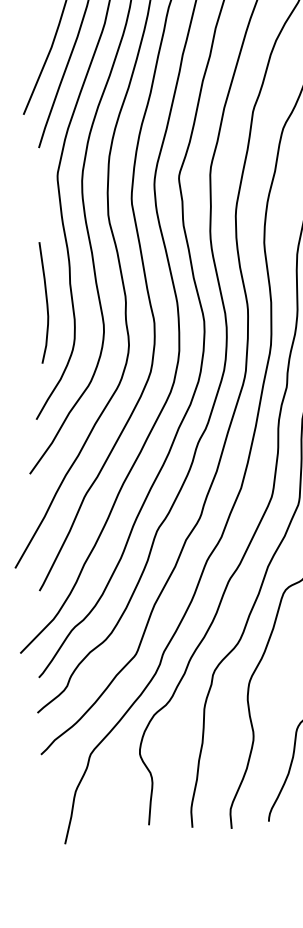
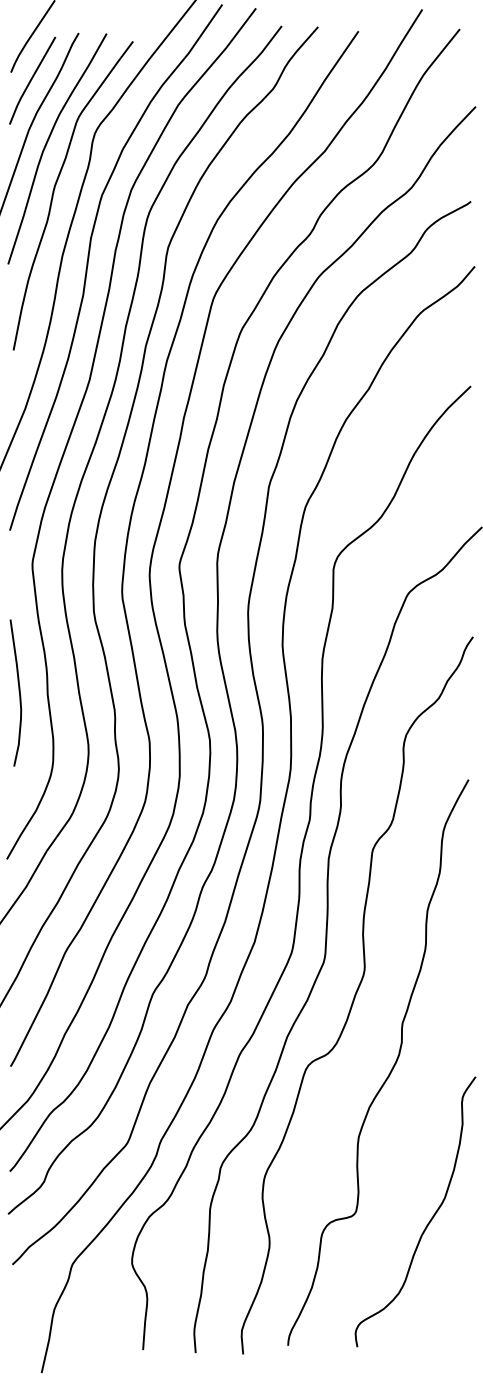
curve: (46, 301) -> (18, 691), moved

